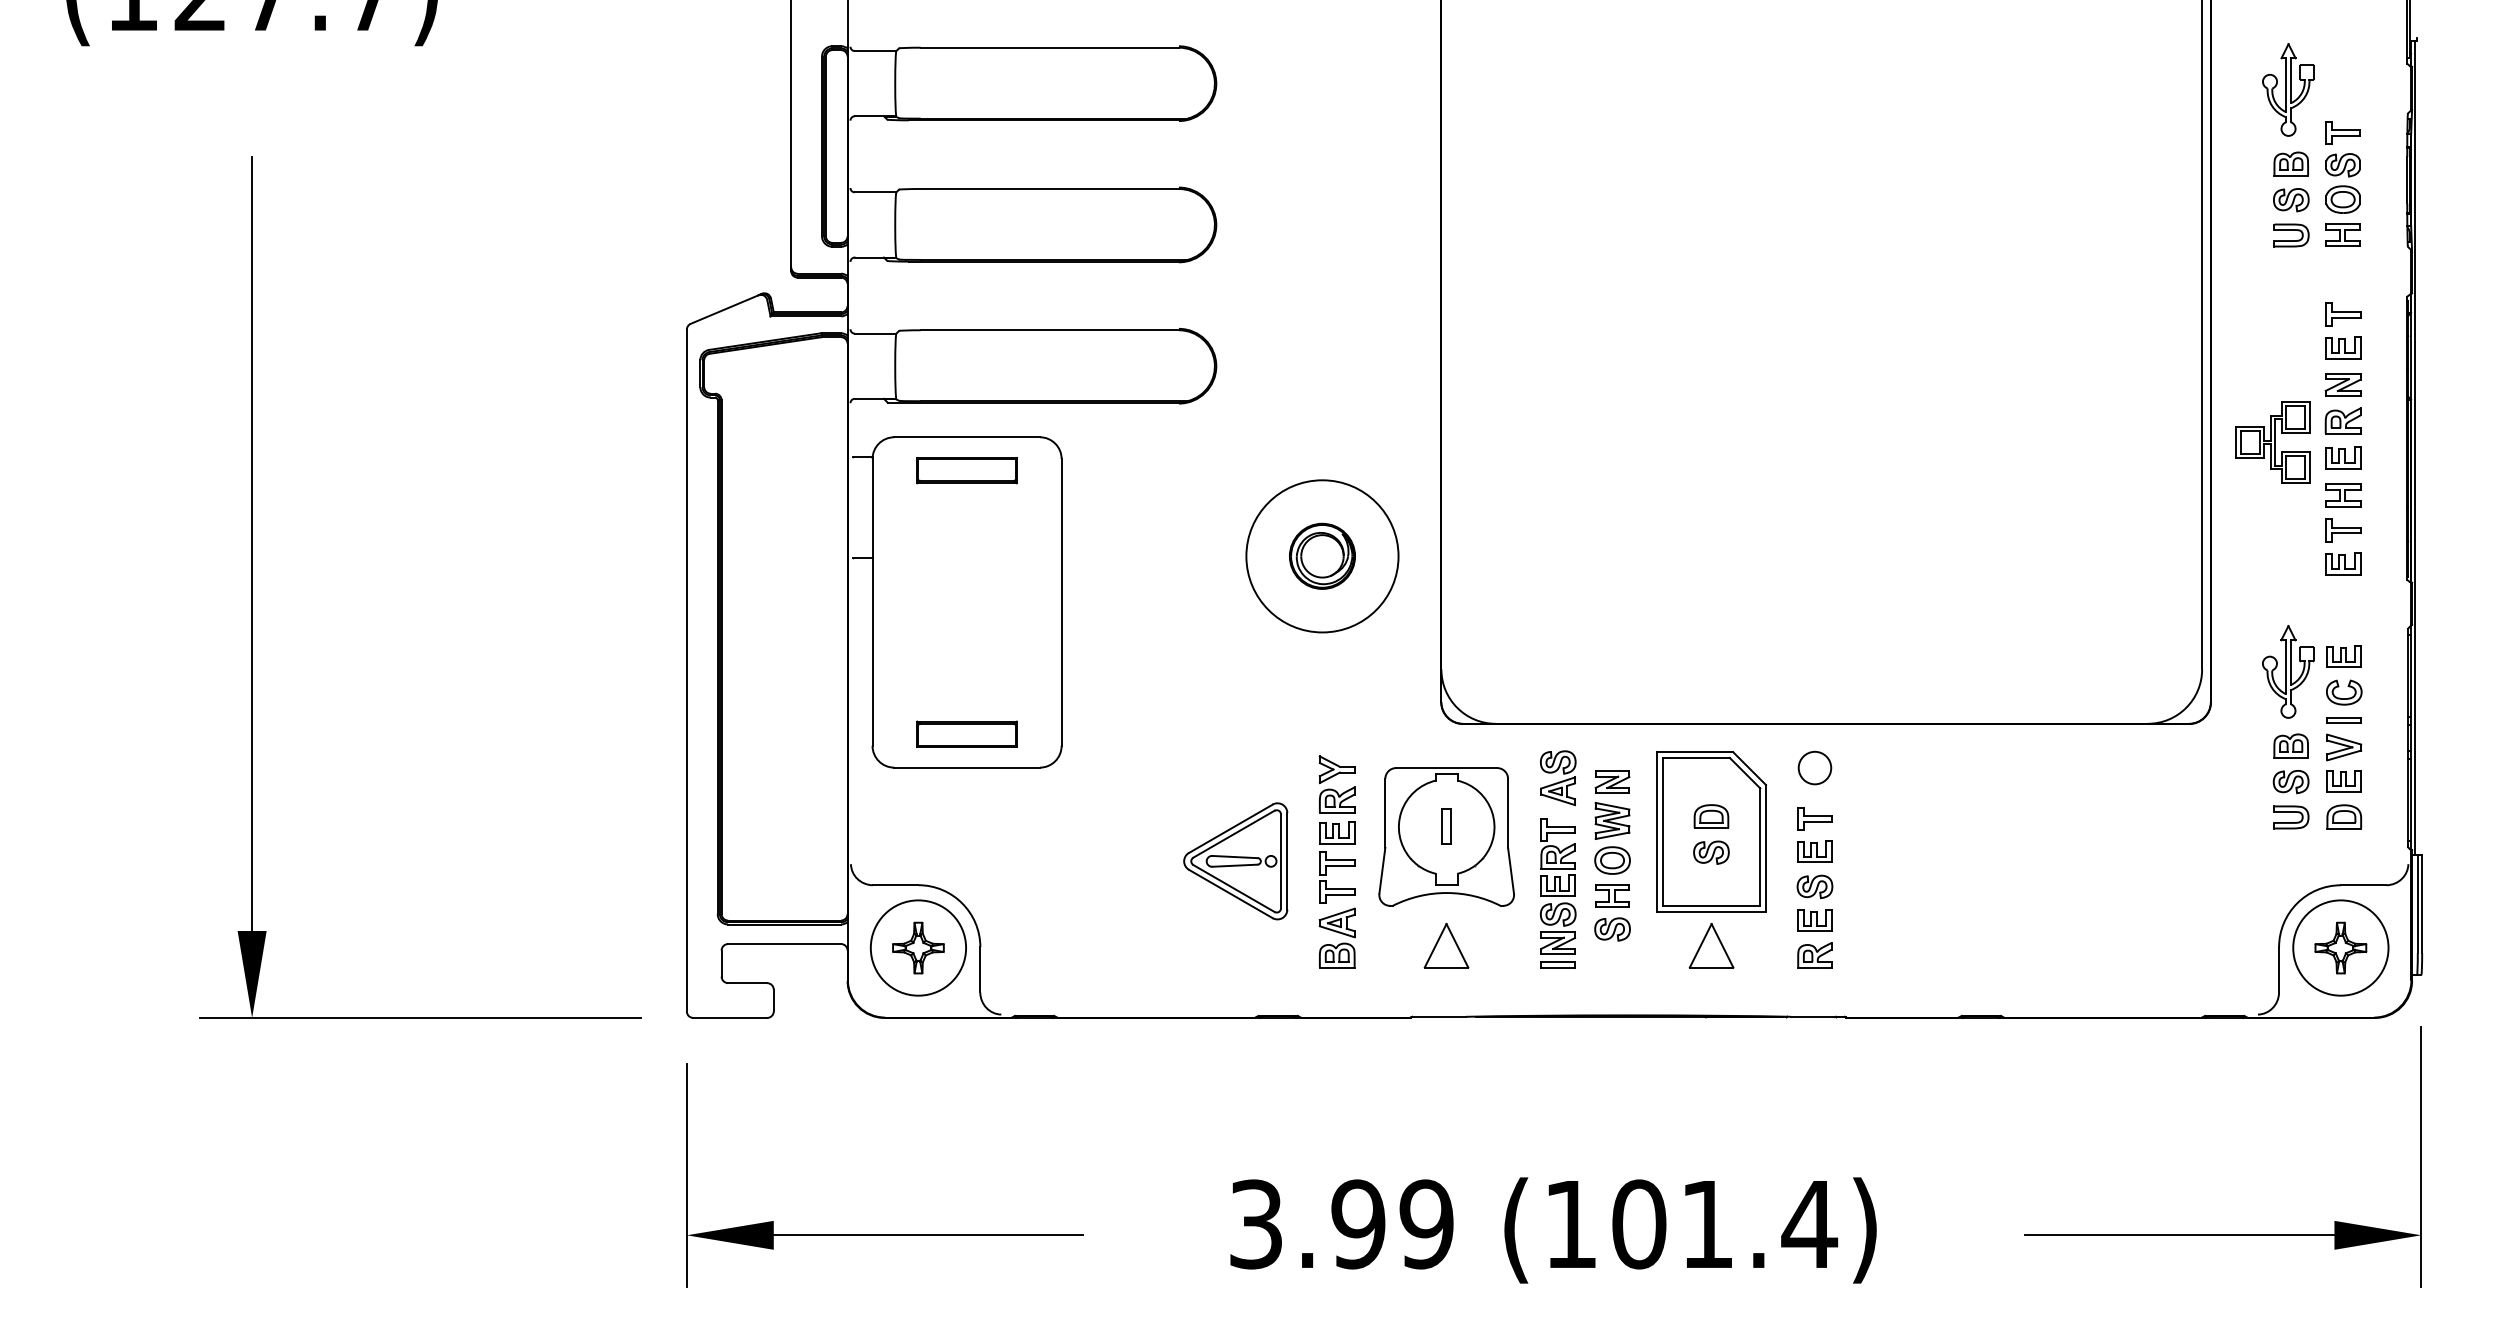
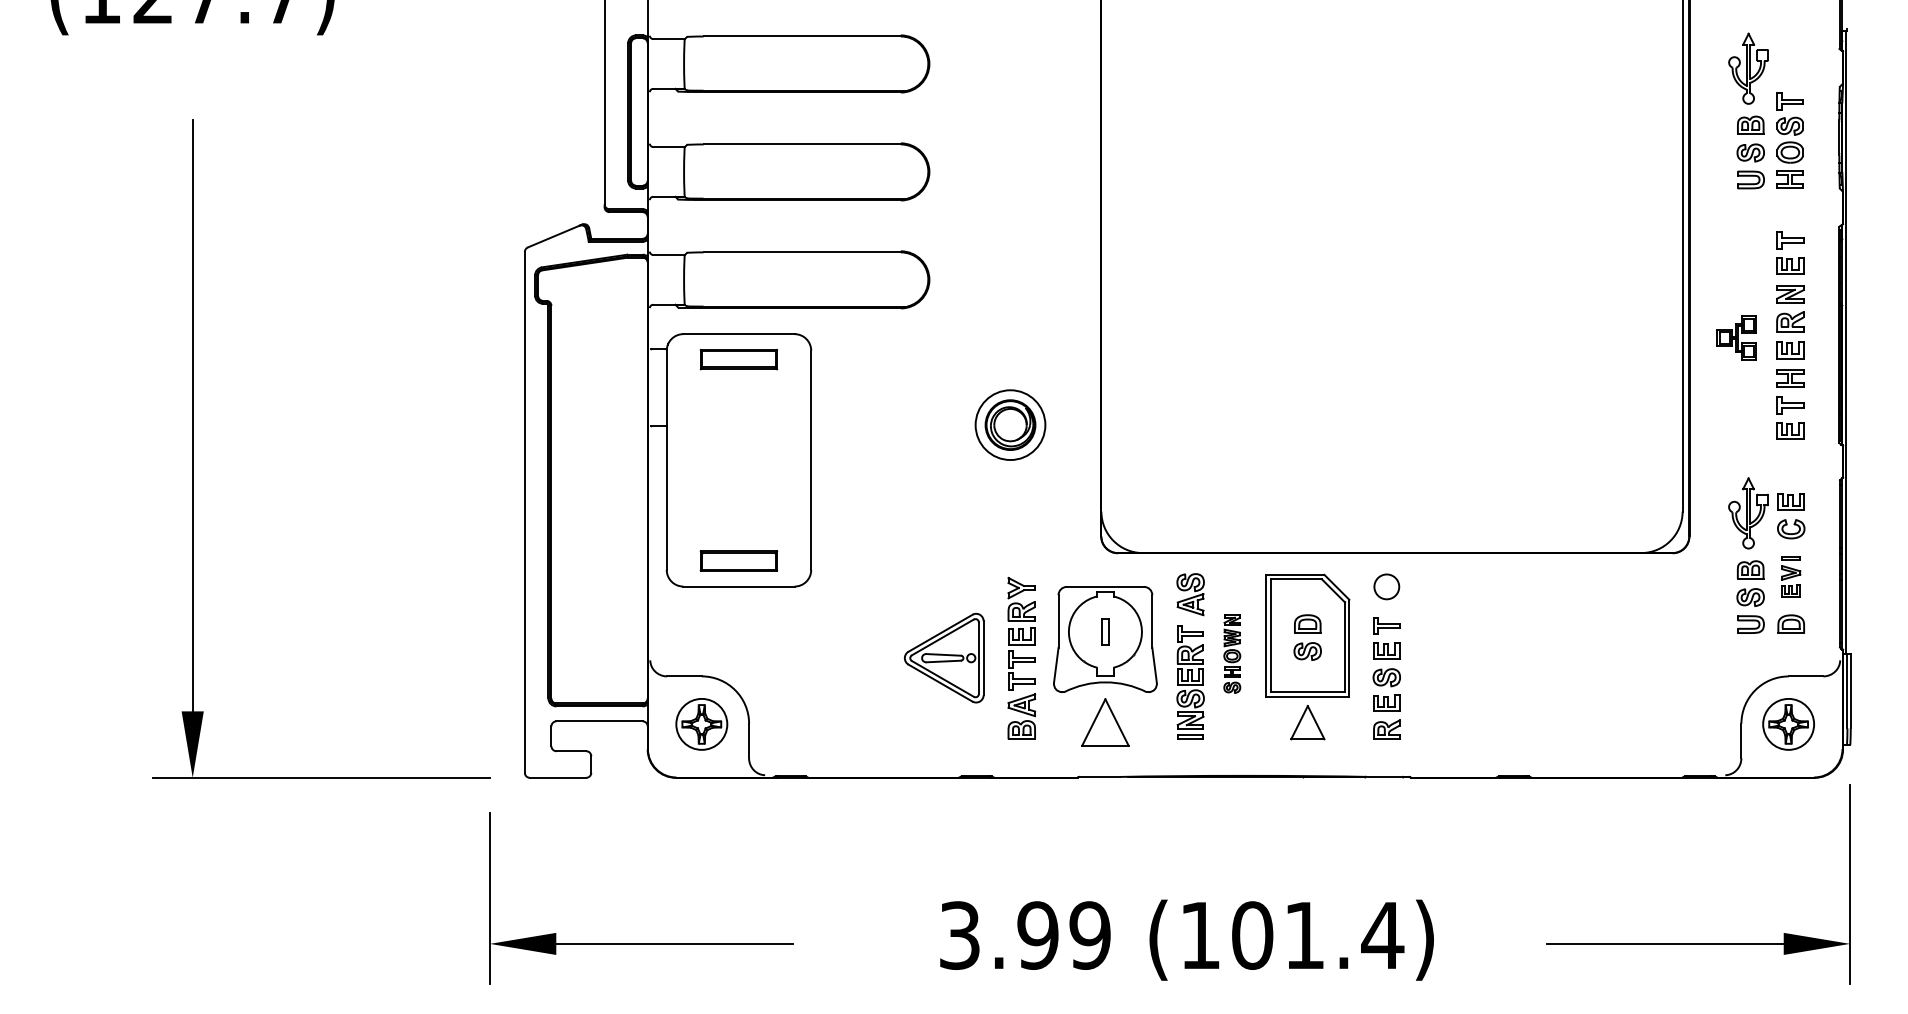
part: (2272, 441) -> (1736, 337), size x0.7
circle: (1322, 556) -> (1010, 425), size x0.6
part: (2344, 754) -> (1791, 576), size x0.7
part: (1613, 855) -> (1232, 653), size x0.6
part: (1445, 945) -> (1104, 722), size x1.4
circle: (918, 948) -> (701, 724), size x0.7
circle: (2340, 948) -> (1788, 724), size x0.7
part: (885, 1234) -> (641, 943), moved

